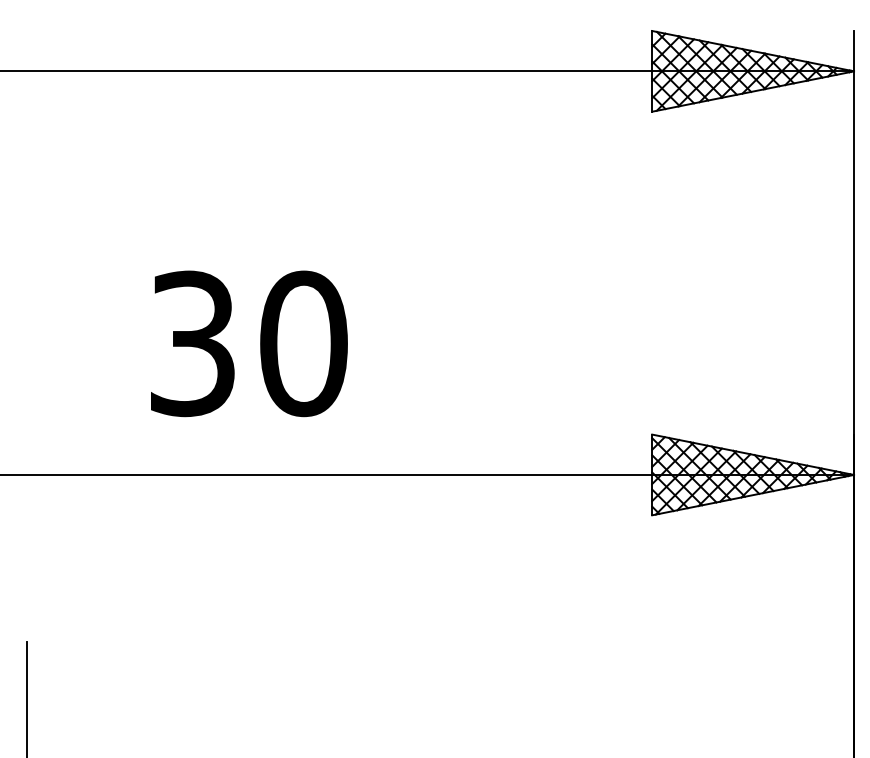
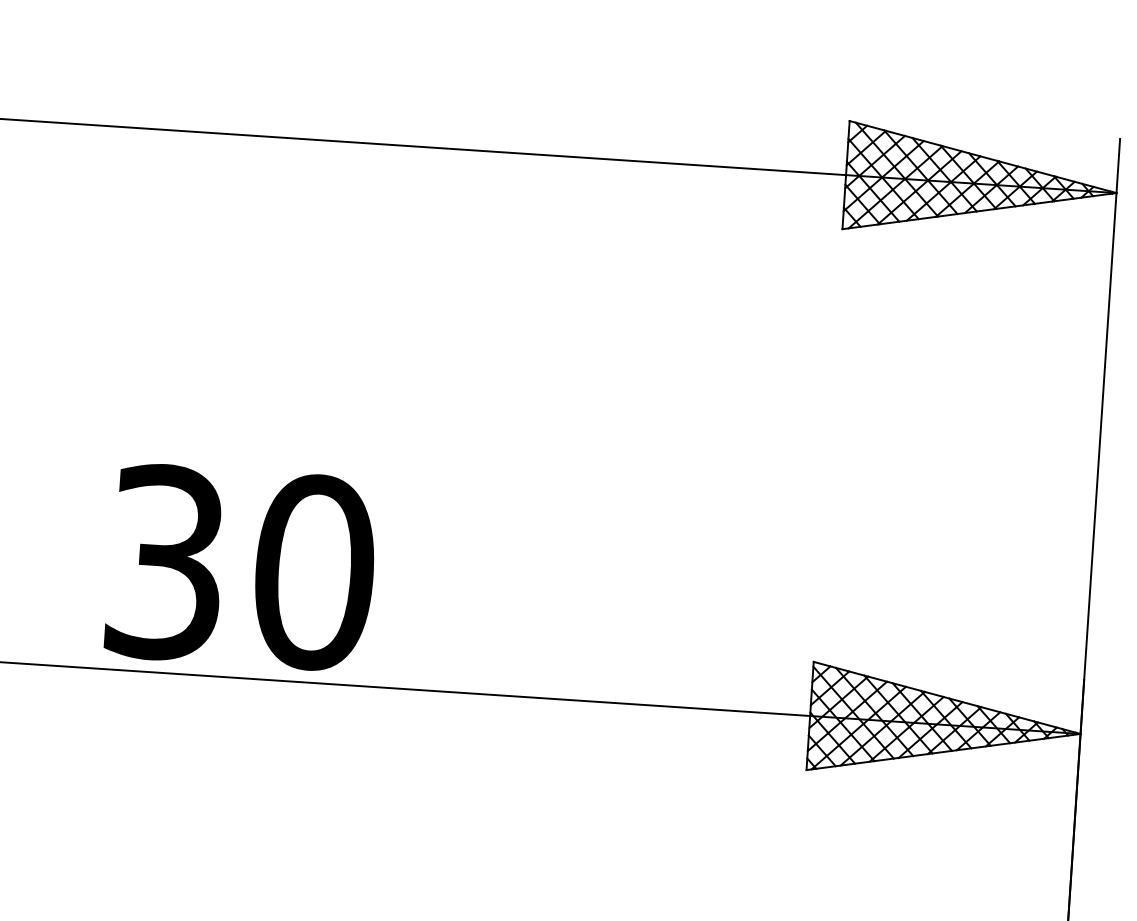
text: (249, 343) -> (241, 567), moved

